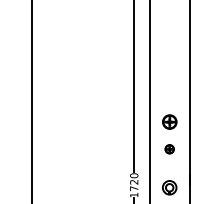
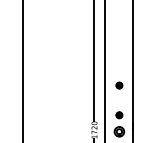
part: (169, 121) -> (119, 85), size x0.62
part: (169, 149) -> (119, 115), moved

